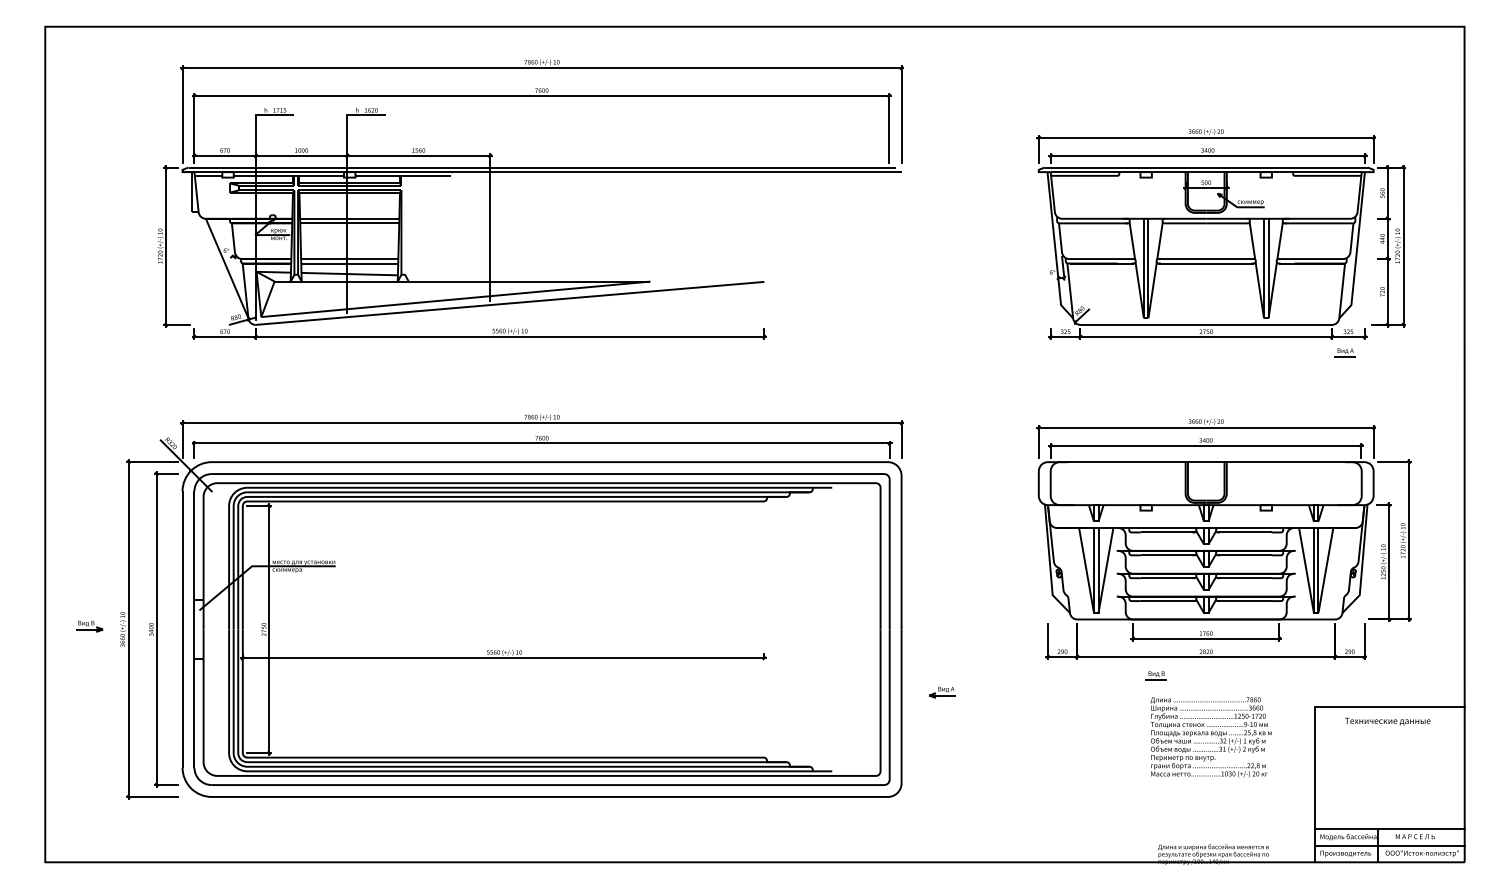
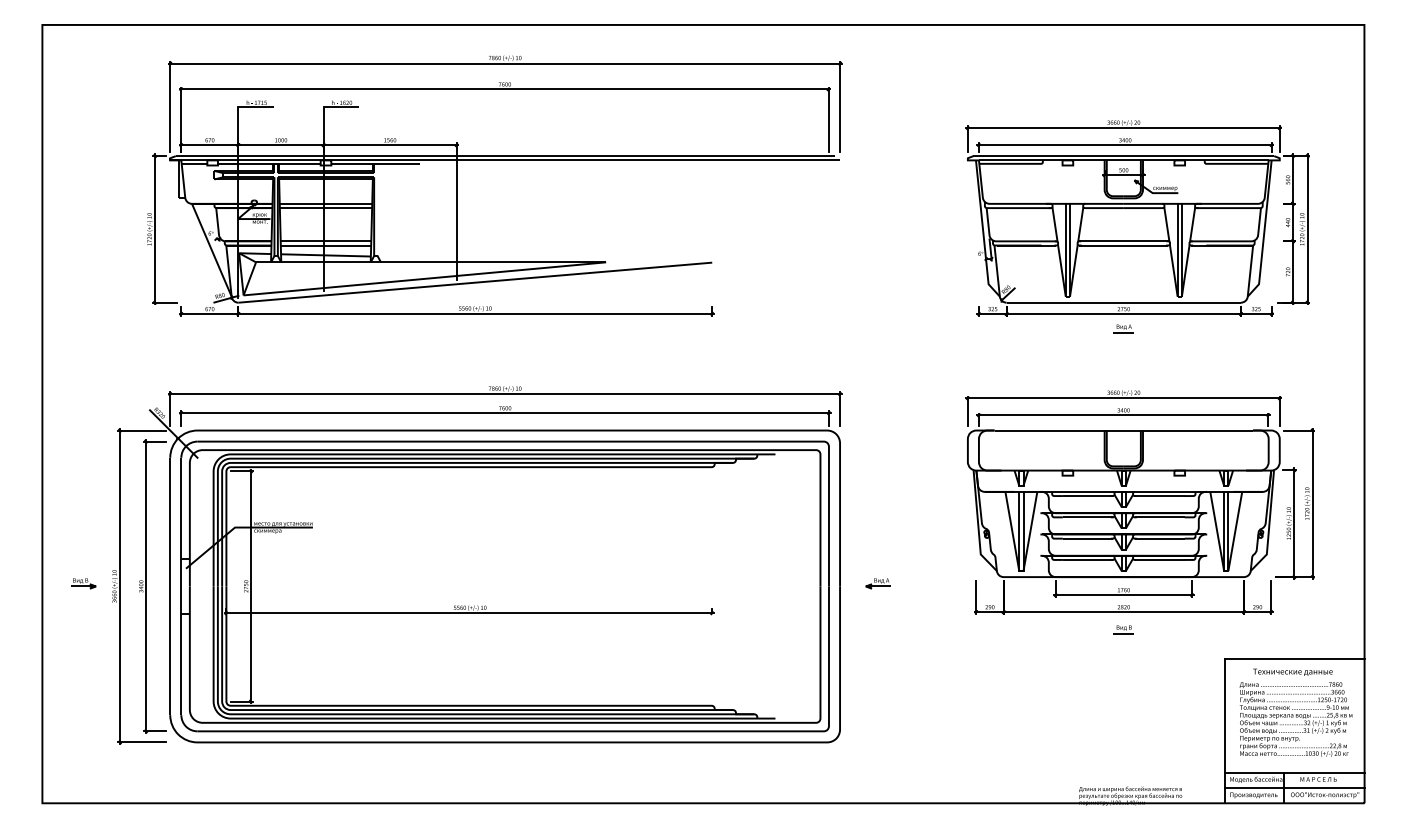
part: (1344, 352) -> (1123, 328), moved
part: (1155, 675) -> (1123, 629), moved
part: (942, 692) -> (878, 583), moved
text: (1210, 737) -> (1295, 719), moved

